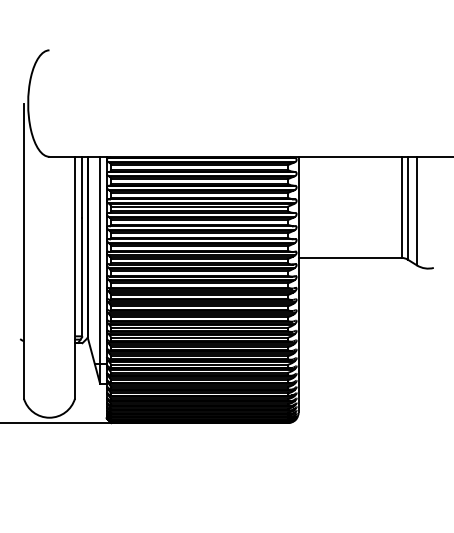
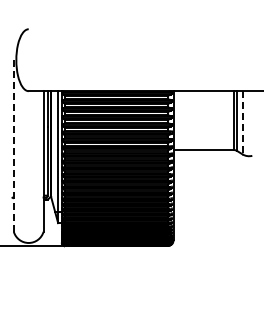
line: (416, 210) -> (242, 122), solid -> dashed
line: (23, 251) -> (13, 146), solid -> dashed

